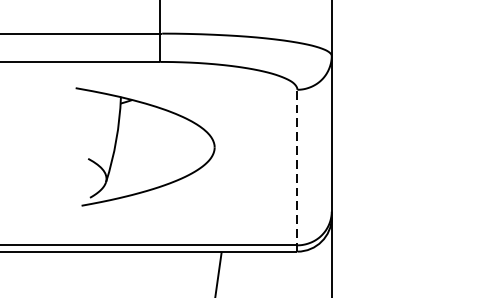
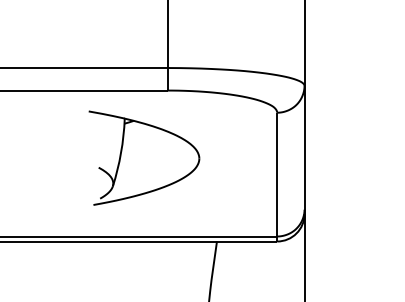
part: (118, 138) -> (122, 151), moved
line: (297, 169) -> (277, 176), dashed -> solid

